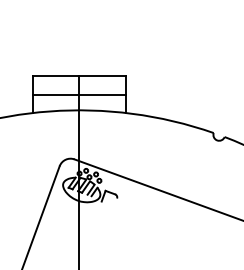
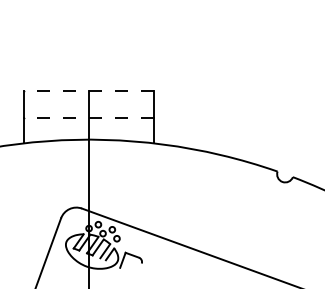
line: (78, 75) -> (87, 90), solid -> dashed
line: (78, 94) -> (87, 117), solid -> dashed

